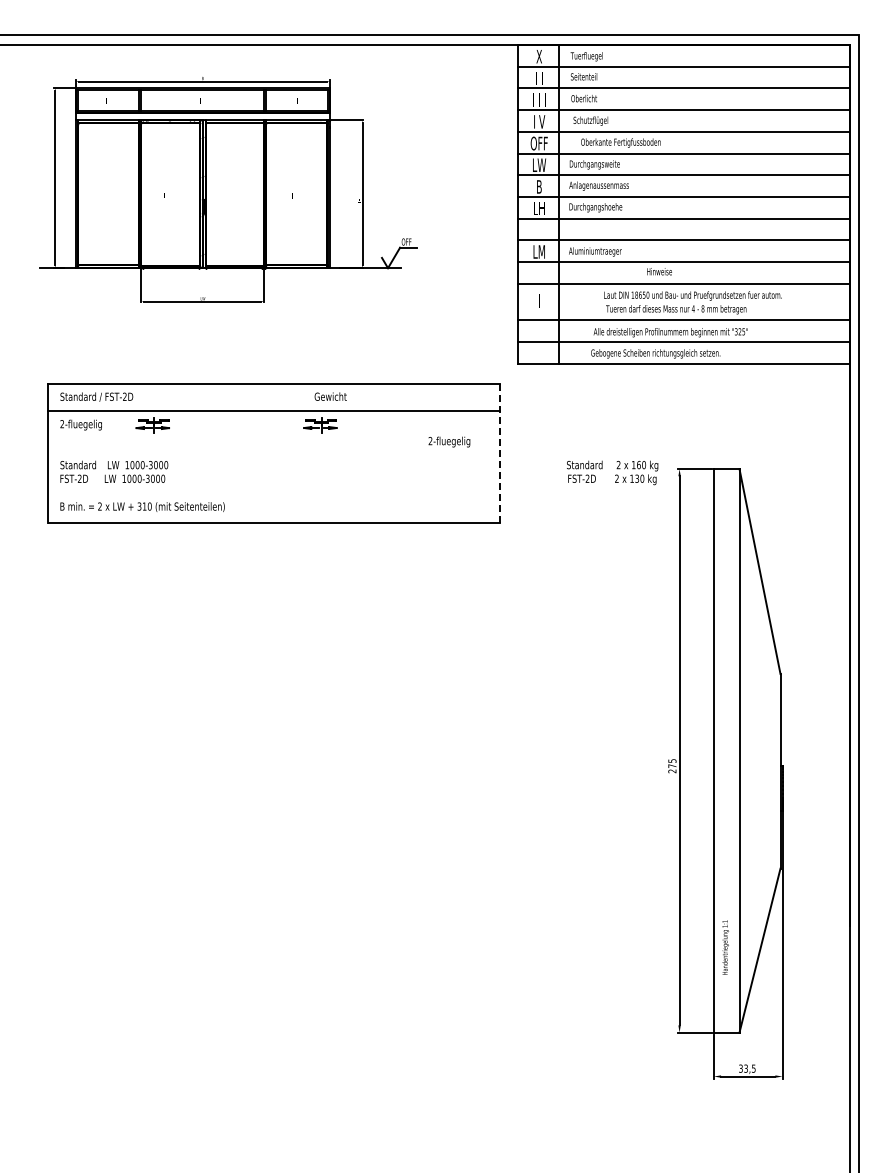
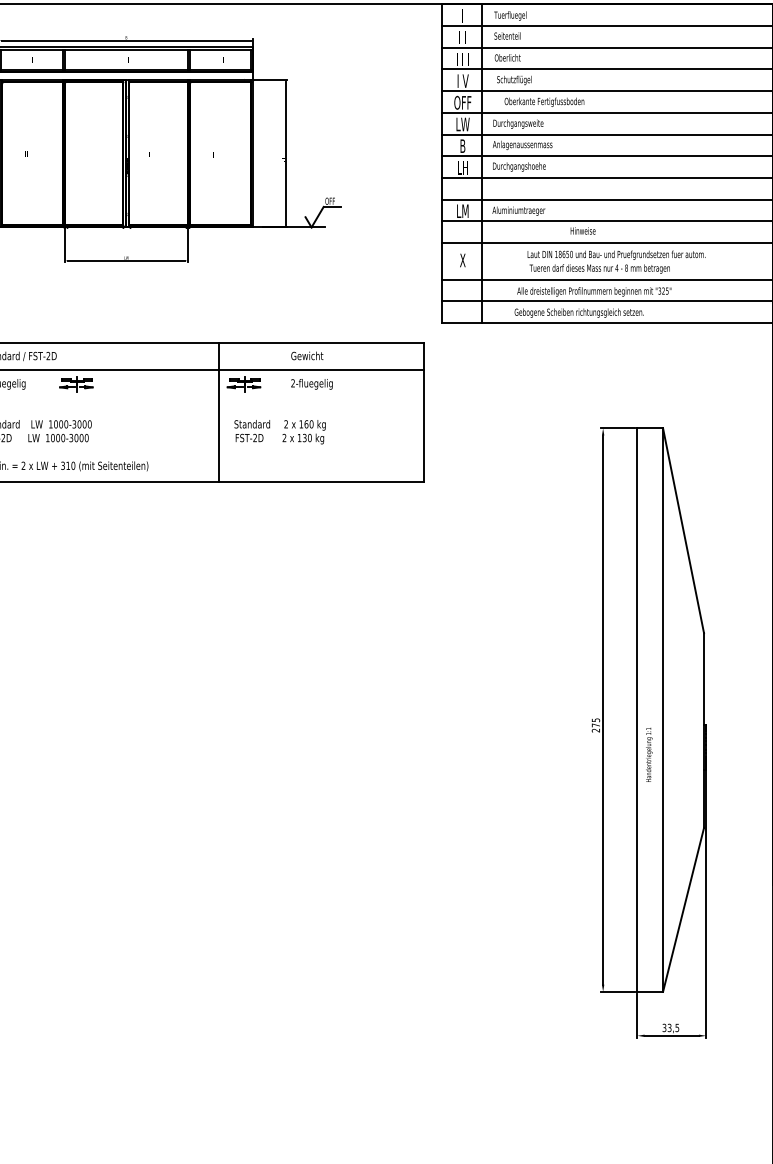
text: (538, 56) -> (462, 15), X -> I
text: (538, 300) -> (462, 259), I -> X
text: (330, 396) -> (307, 355), moved
text: (449, 441) -> (312, 383), moved
line: (295, 453) -> (219, 412), added
line: (500, 453) -> (424, 412), dashed -> solid
text: (612, 472) -> (280, 431), moved
text: (725, 947) -> (649, 754), moved

